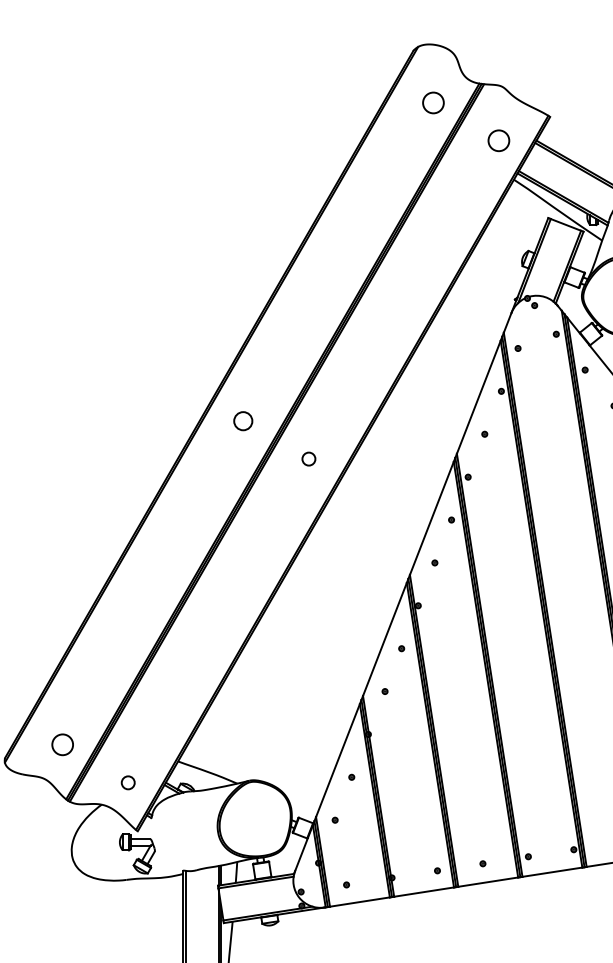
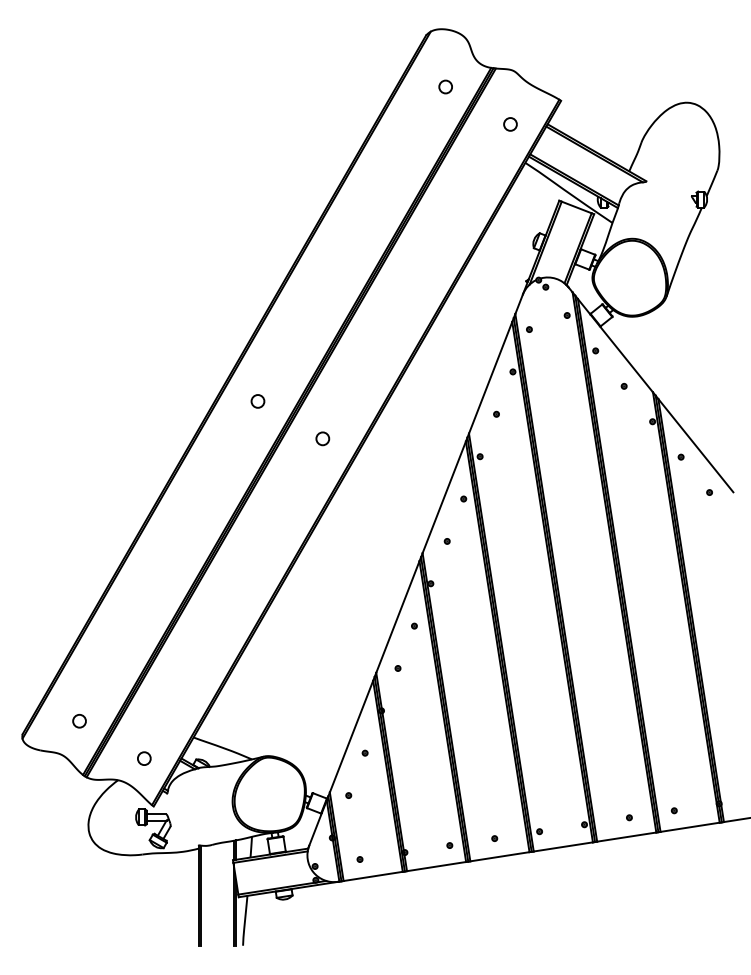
circle: (433, 102) -> (445, 86), size x0.62
circle: (498, 140) -> (510, 124), size x0.62
circle: (242, 421) -> (257, 401), size x0.71
circle: (62, 745) -> (79, 721), size x0.62

